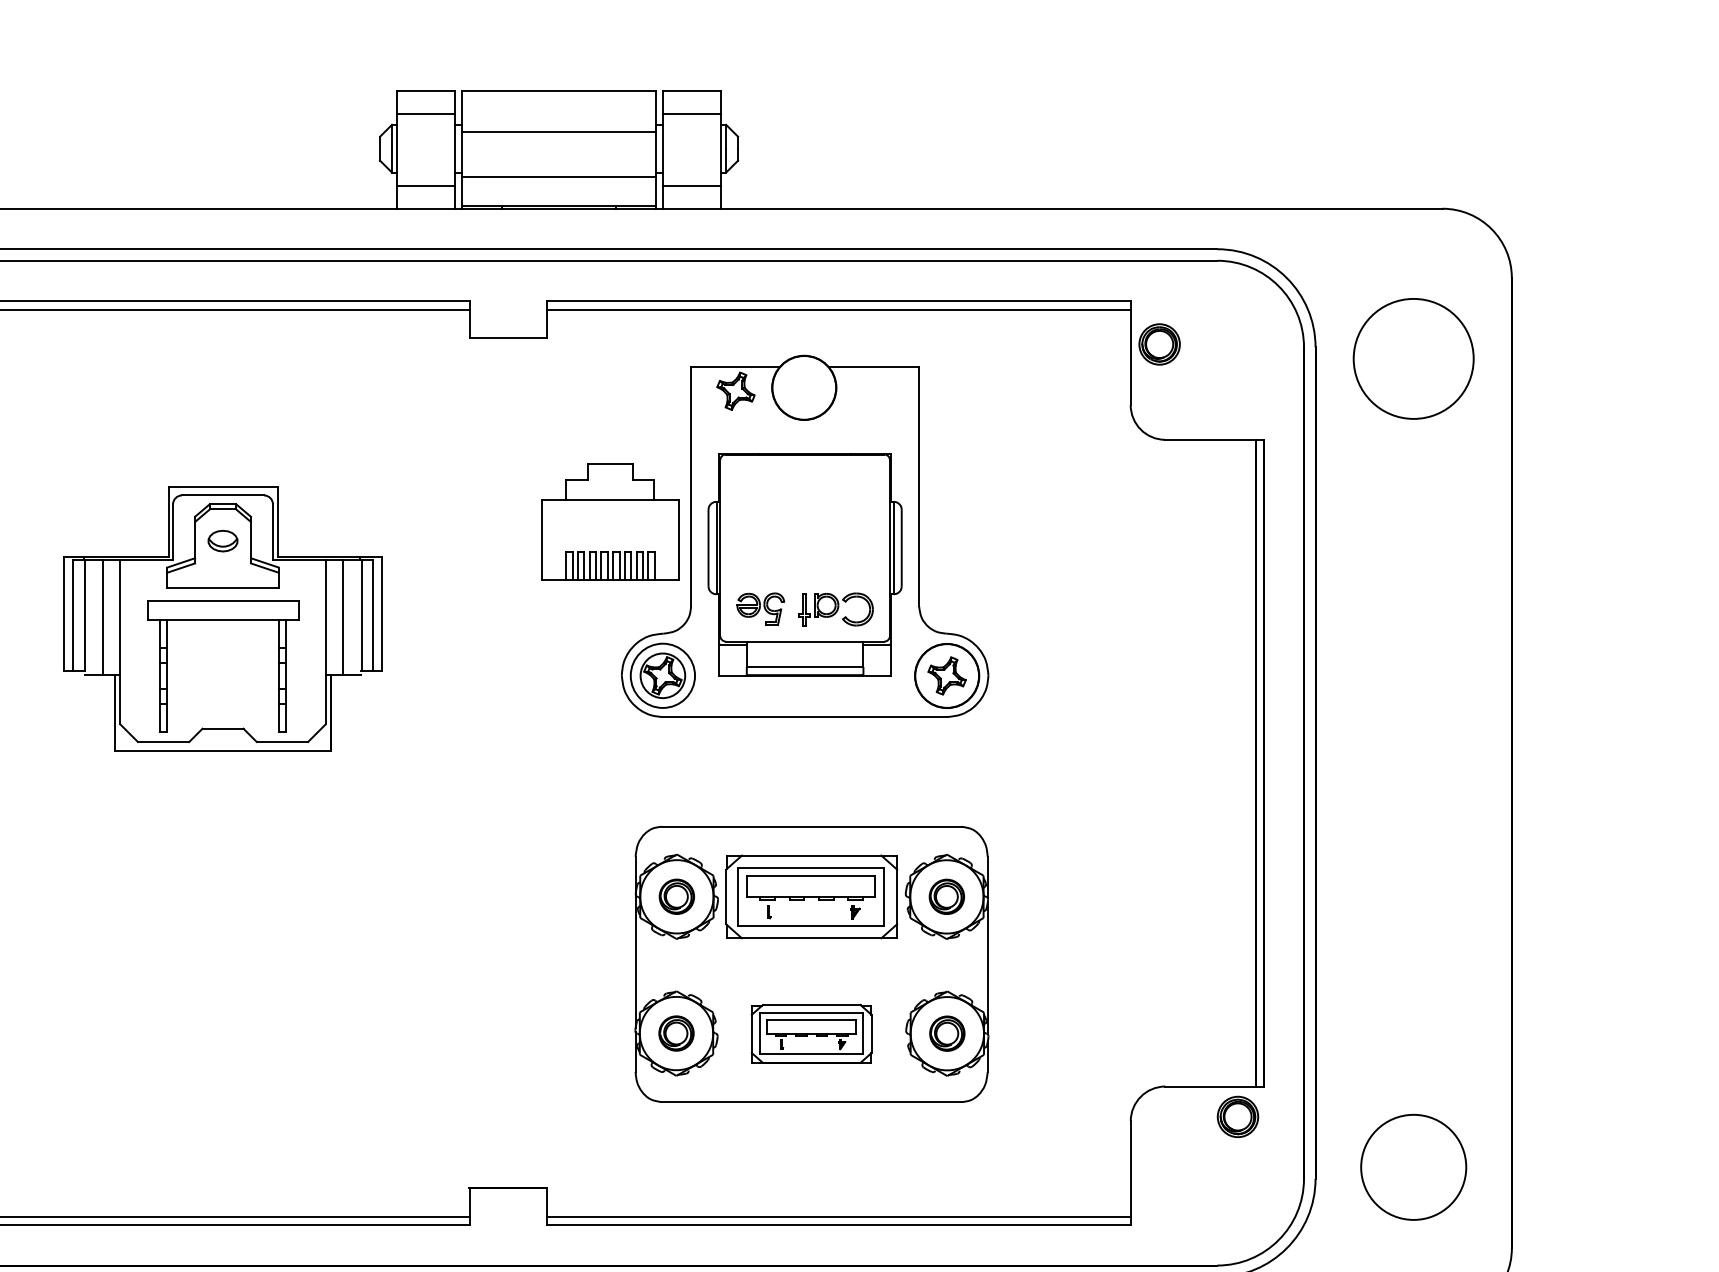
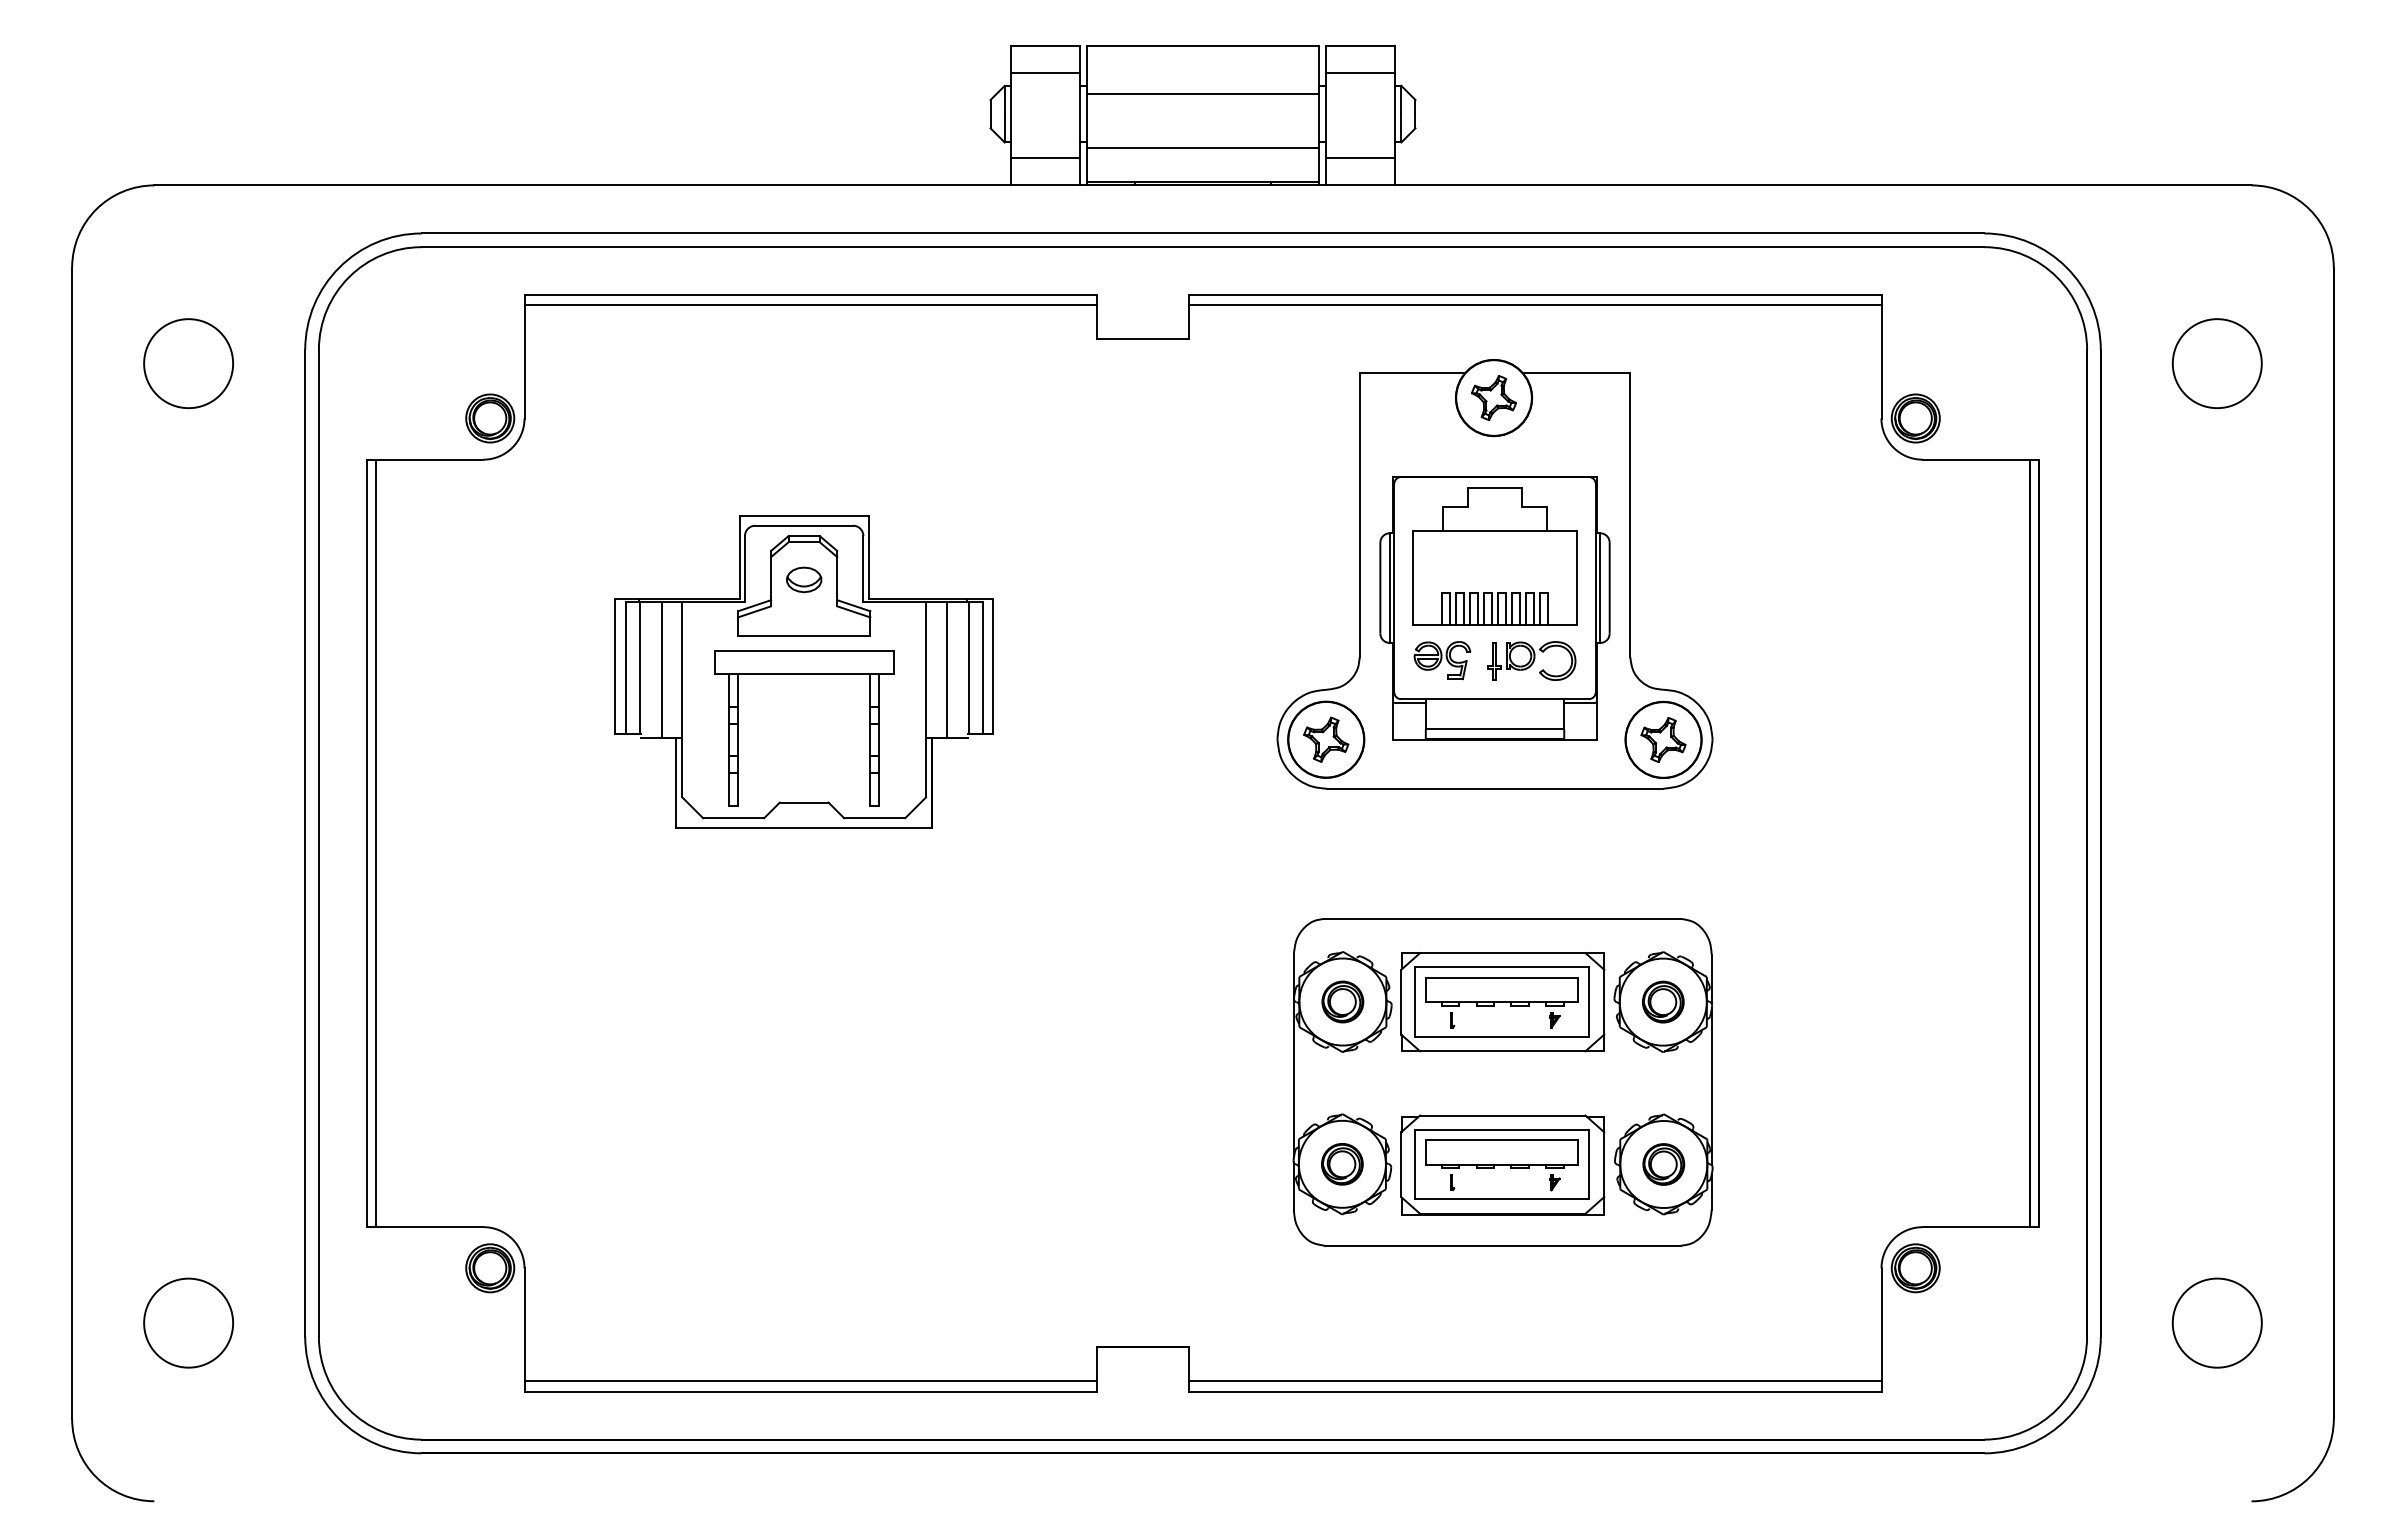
part: (1159, 344) -> (1915, 418), moved
circle: (1413, 358) -> (2216, 363), size x0.62
part: (735, 390) -> (1493, 397), moved
part: (610, 521) -> (1494, 556), moved
circle: (663, 675) -> (1326, 739), size x1.43
part: (811, 1033) -> (1502, 1164), size x1.43
part: (1237, 1117) -> (1915, 1268), moved
circle: (1413, 1166) -> (2216, 1322), size x0.71

